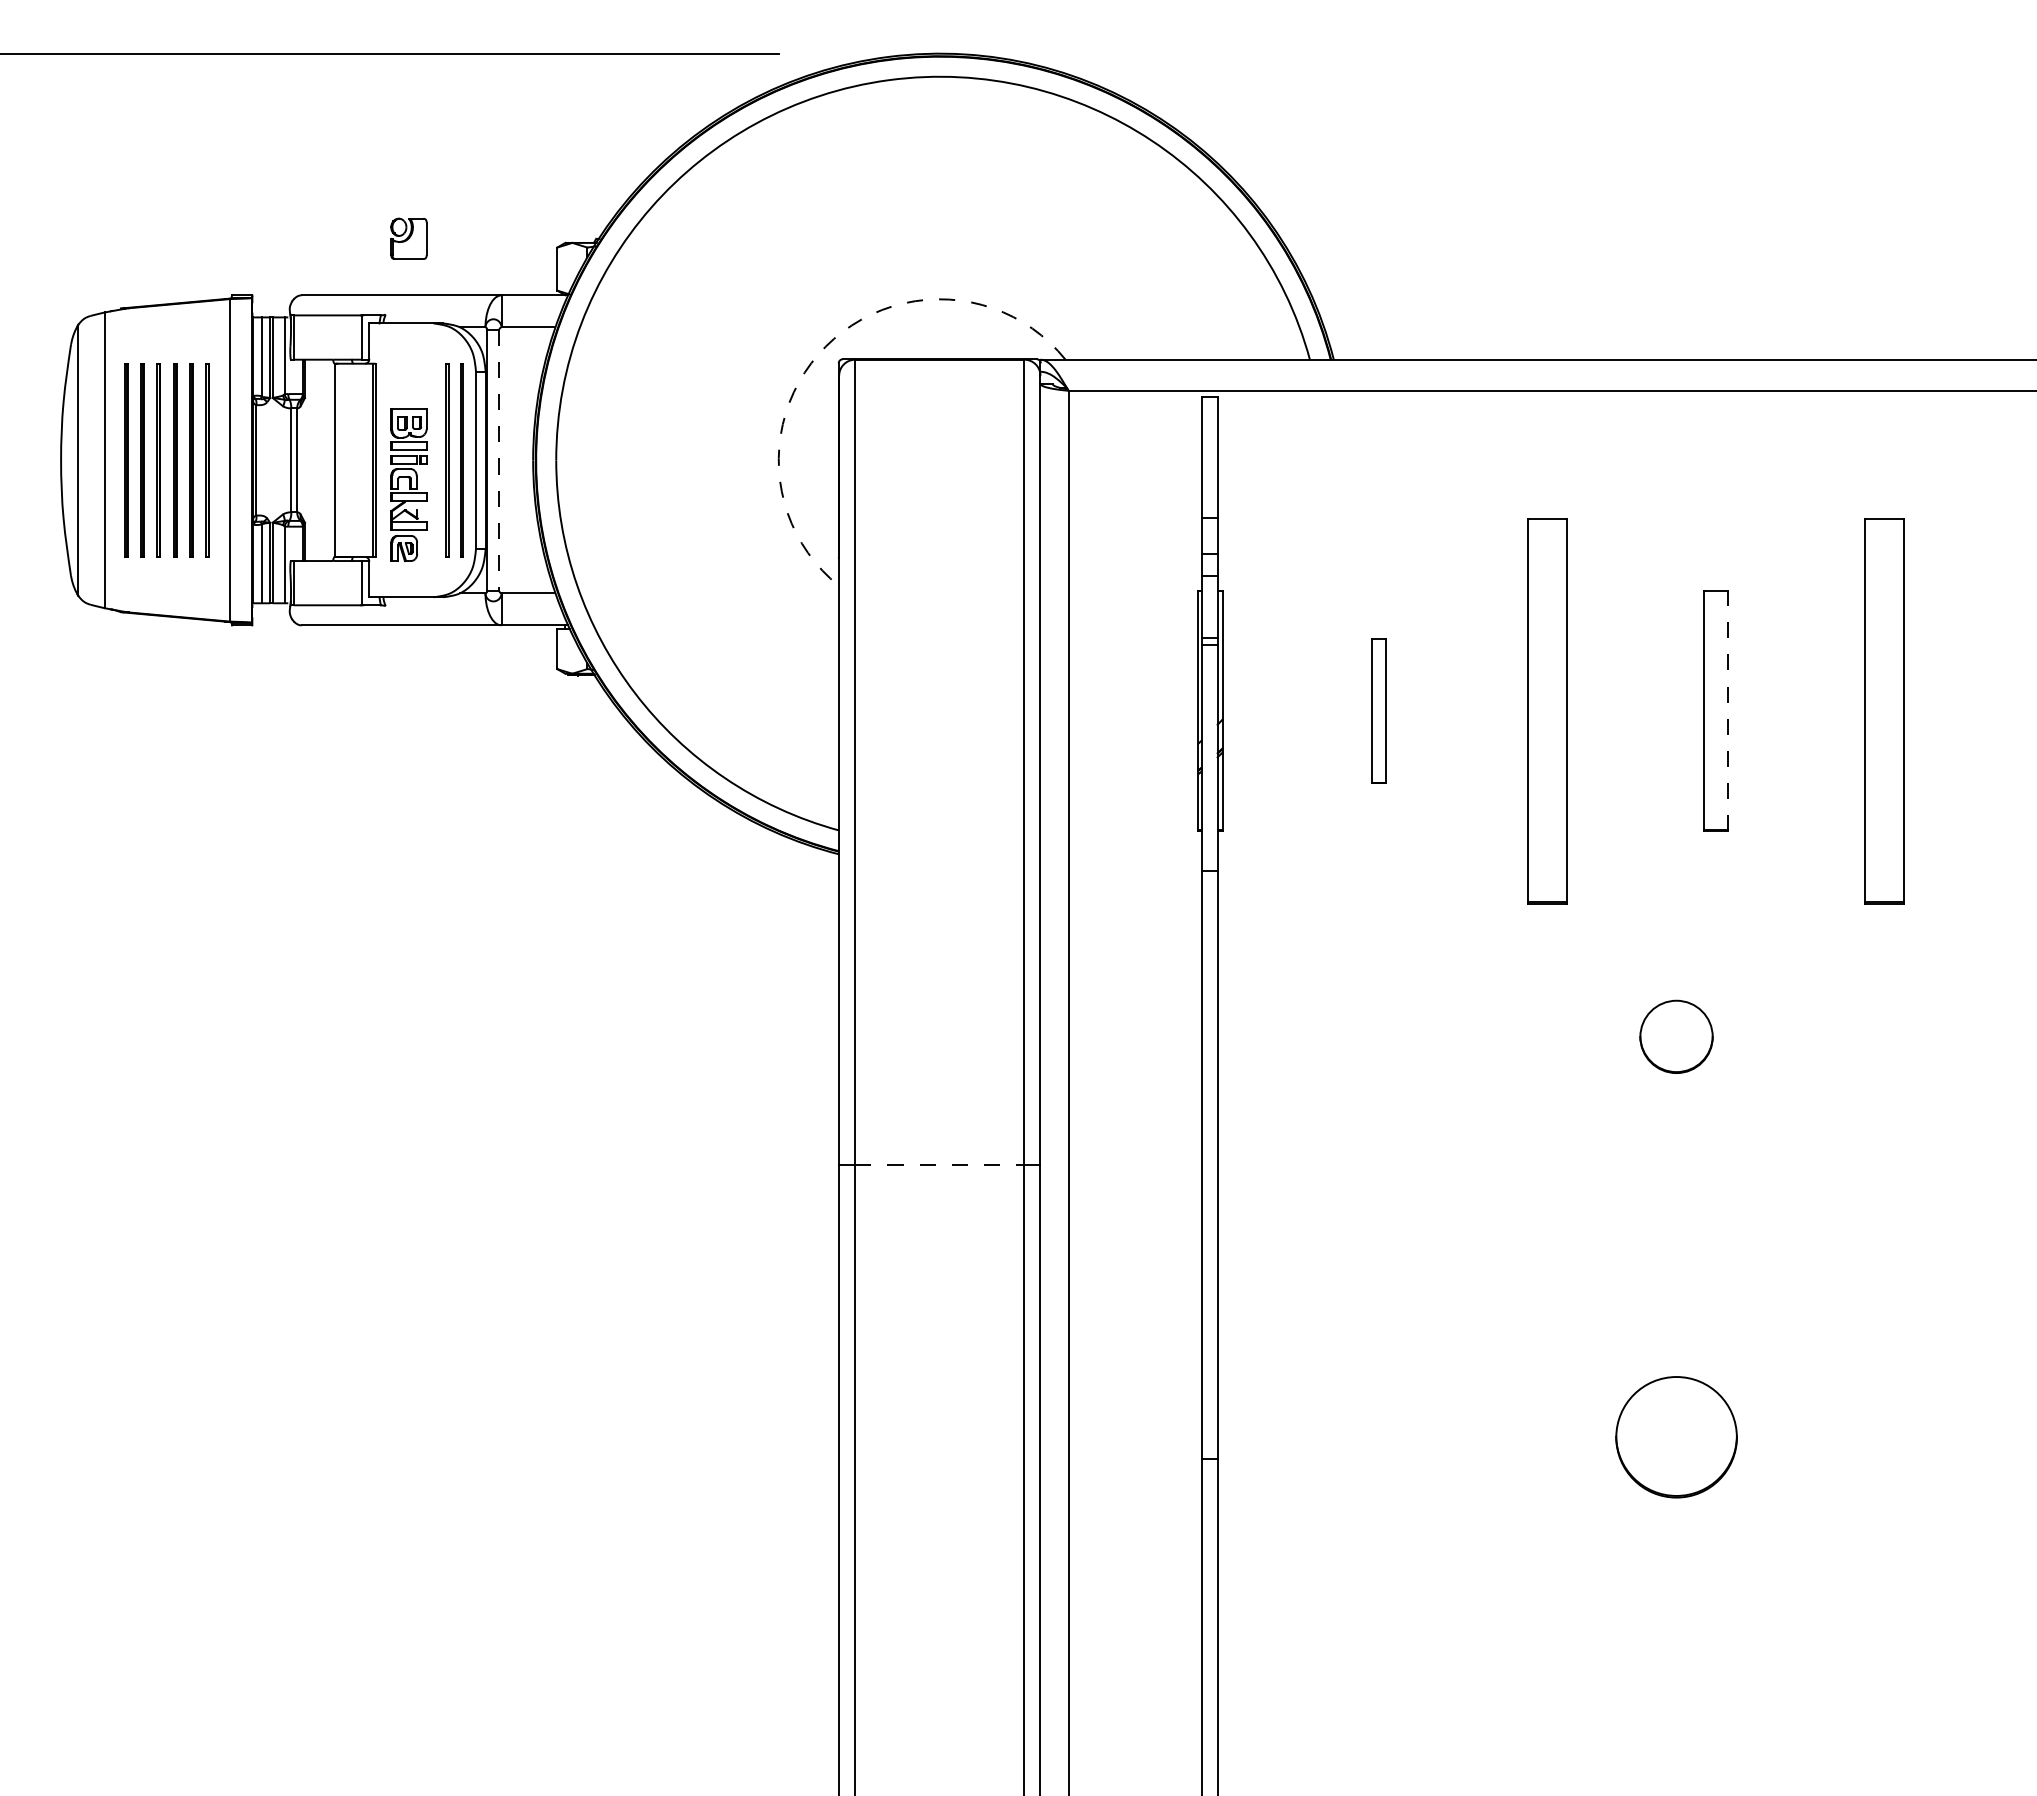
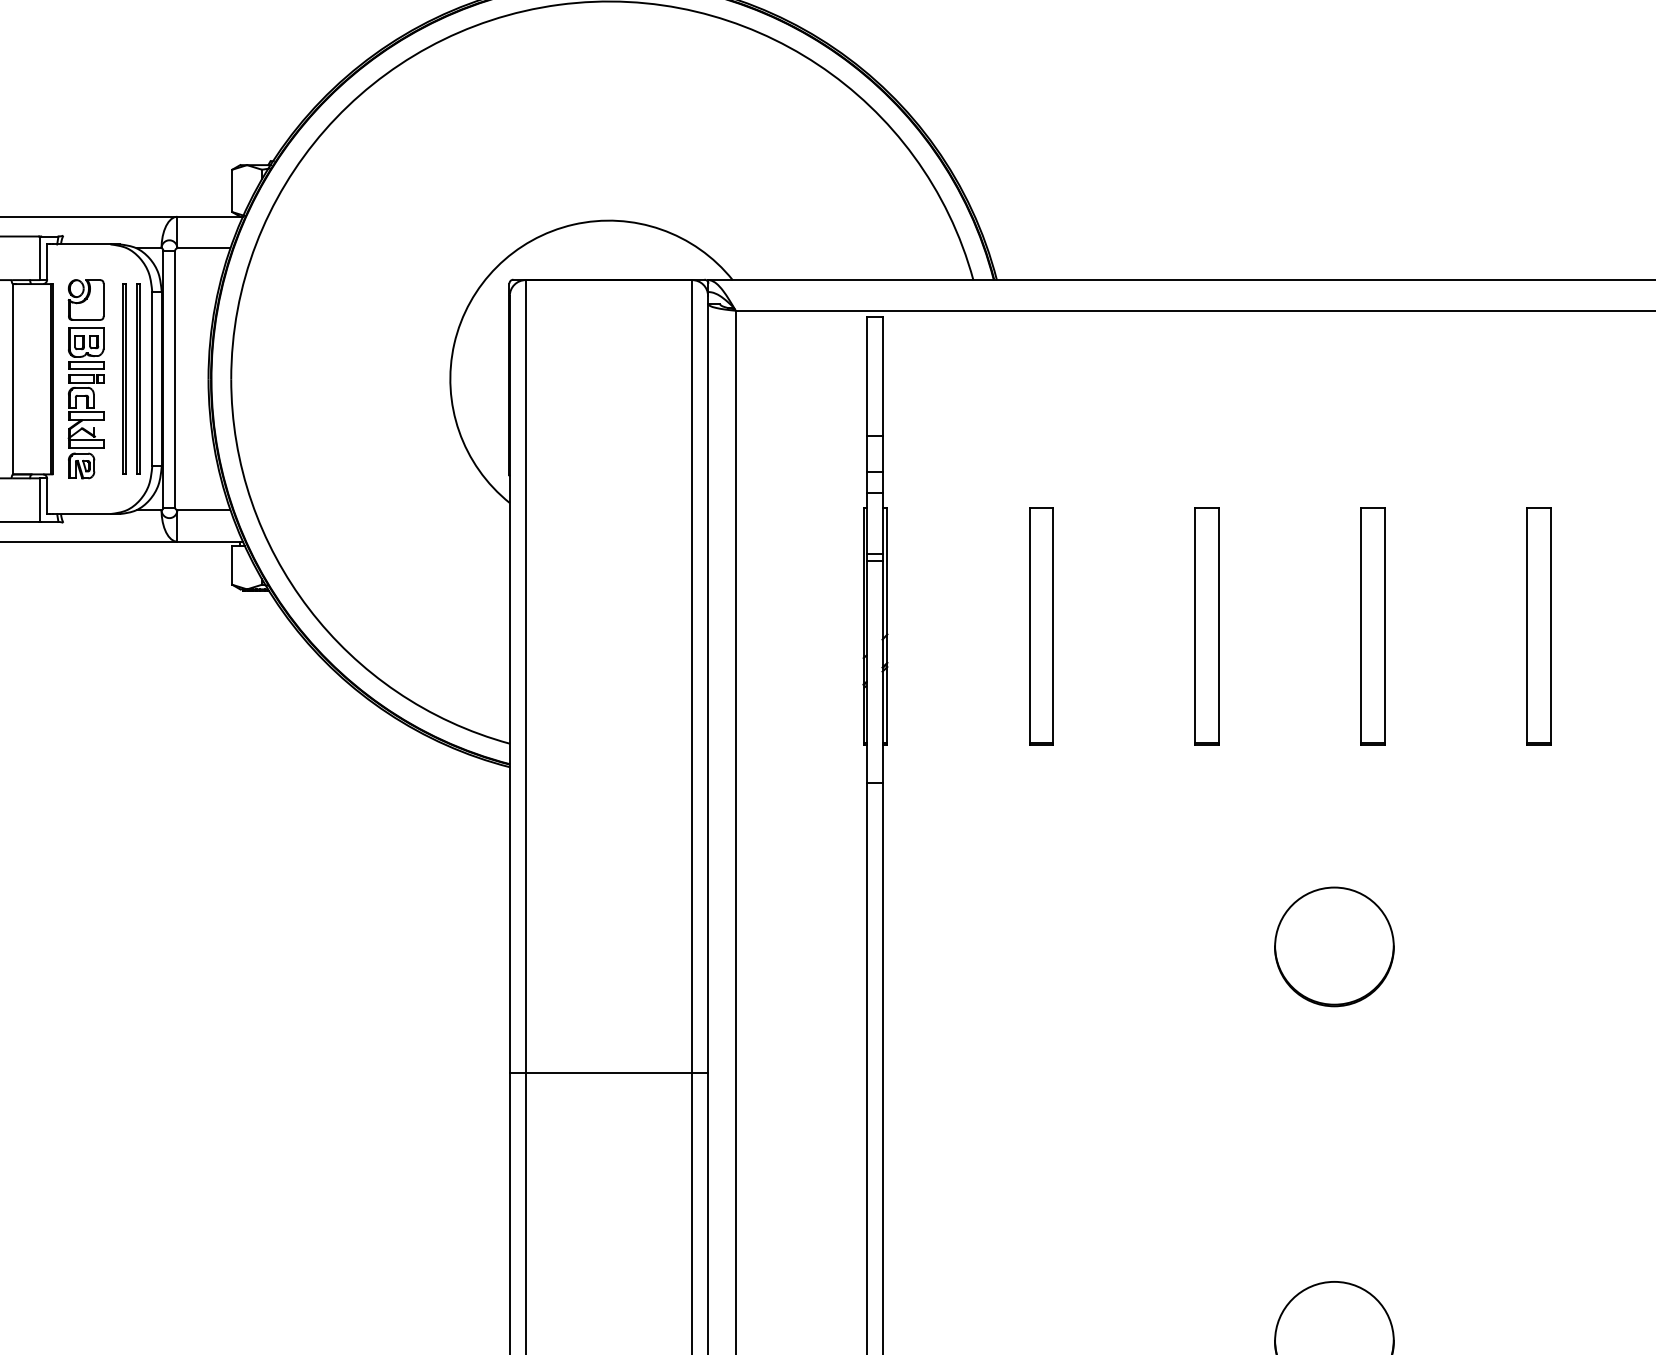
part: (408, 238) -> (85, 299), moved
arc: (825, 346) -> (496, 267), dashed -> solid
line: (499, 460) -> (175, 379), dashed -> solid
part: (1378, 710) -> (1040, 625), size x1.67
part: (1547, 710) -> (1207, 625), size x0.62
line: (1728, 710) -> (1385, 625), dashed -> solid
part: (1883, 710) -> (1538, 625), size x0.62
part: (1676, 1036) -> (1334, 946), size x1.67
line: (939, 1164) -> (608, 1072), dashed -> solid

